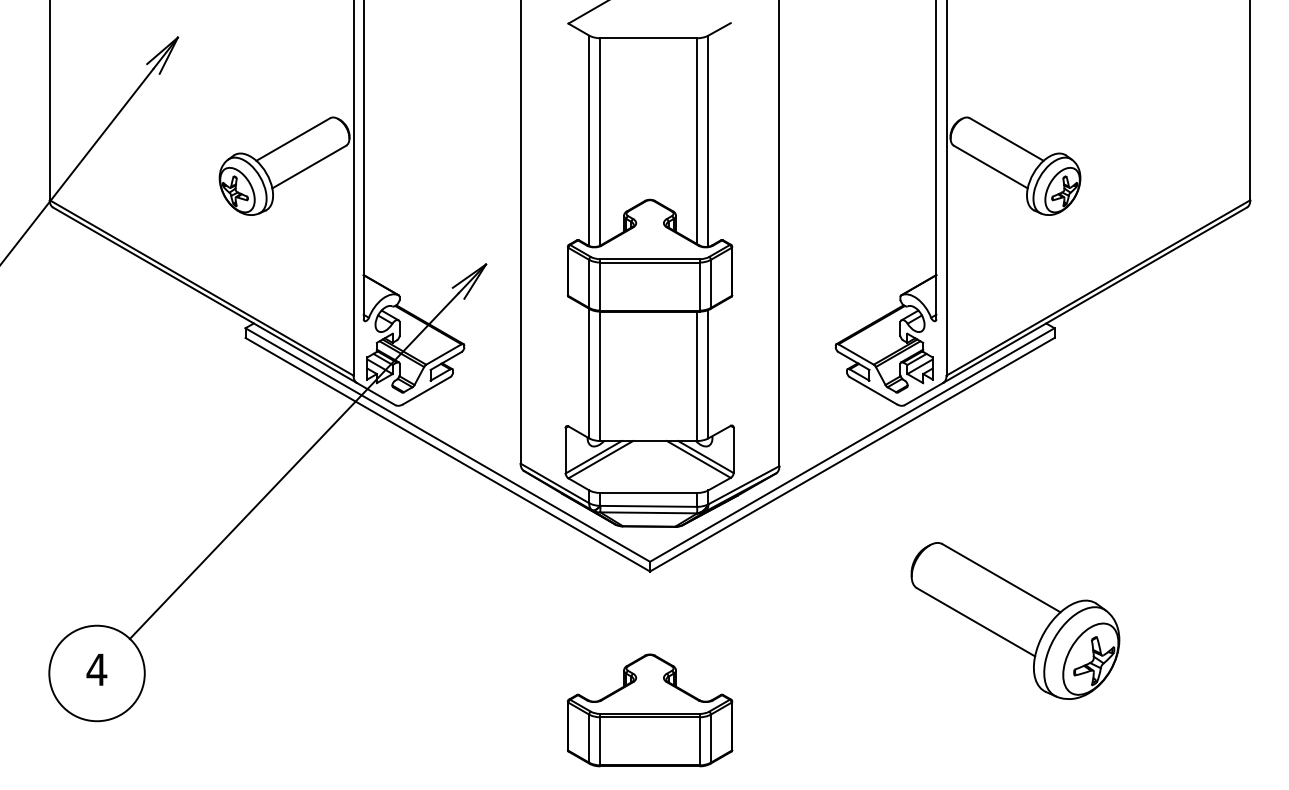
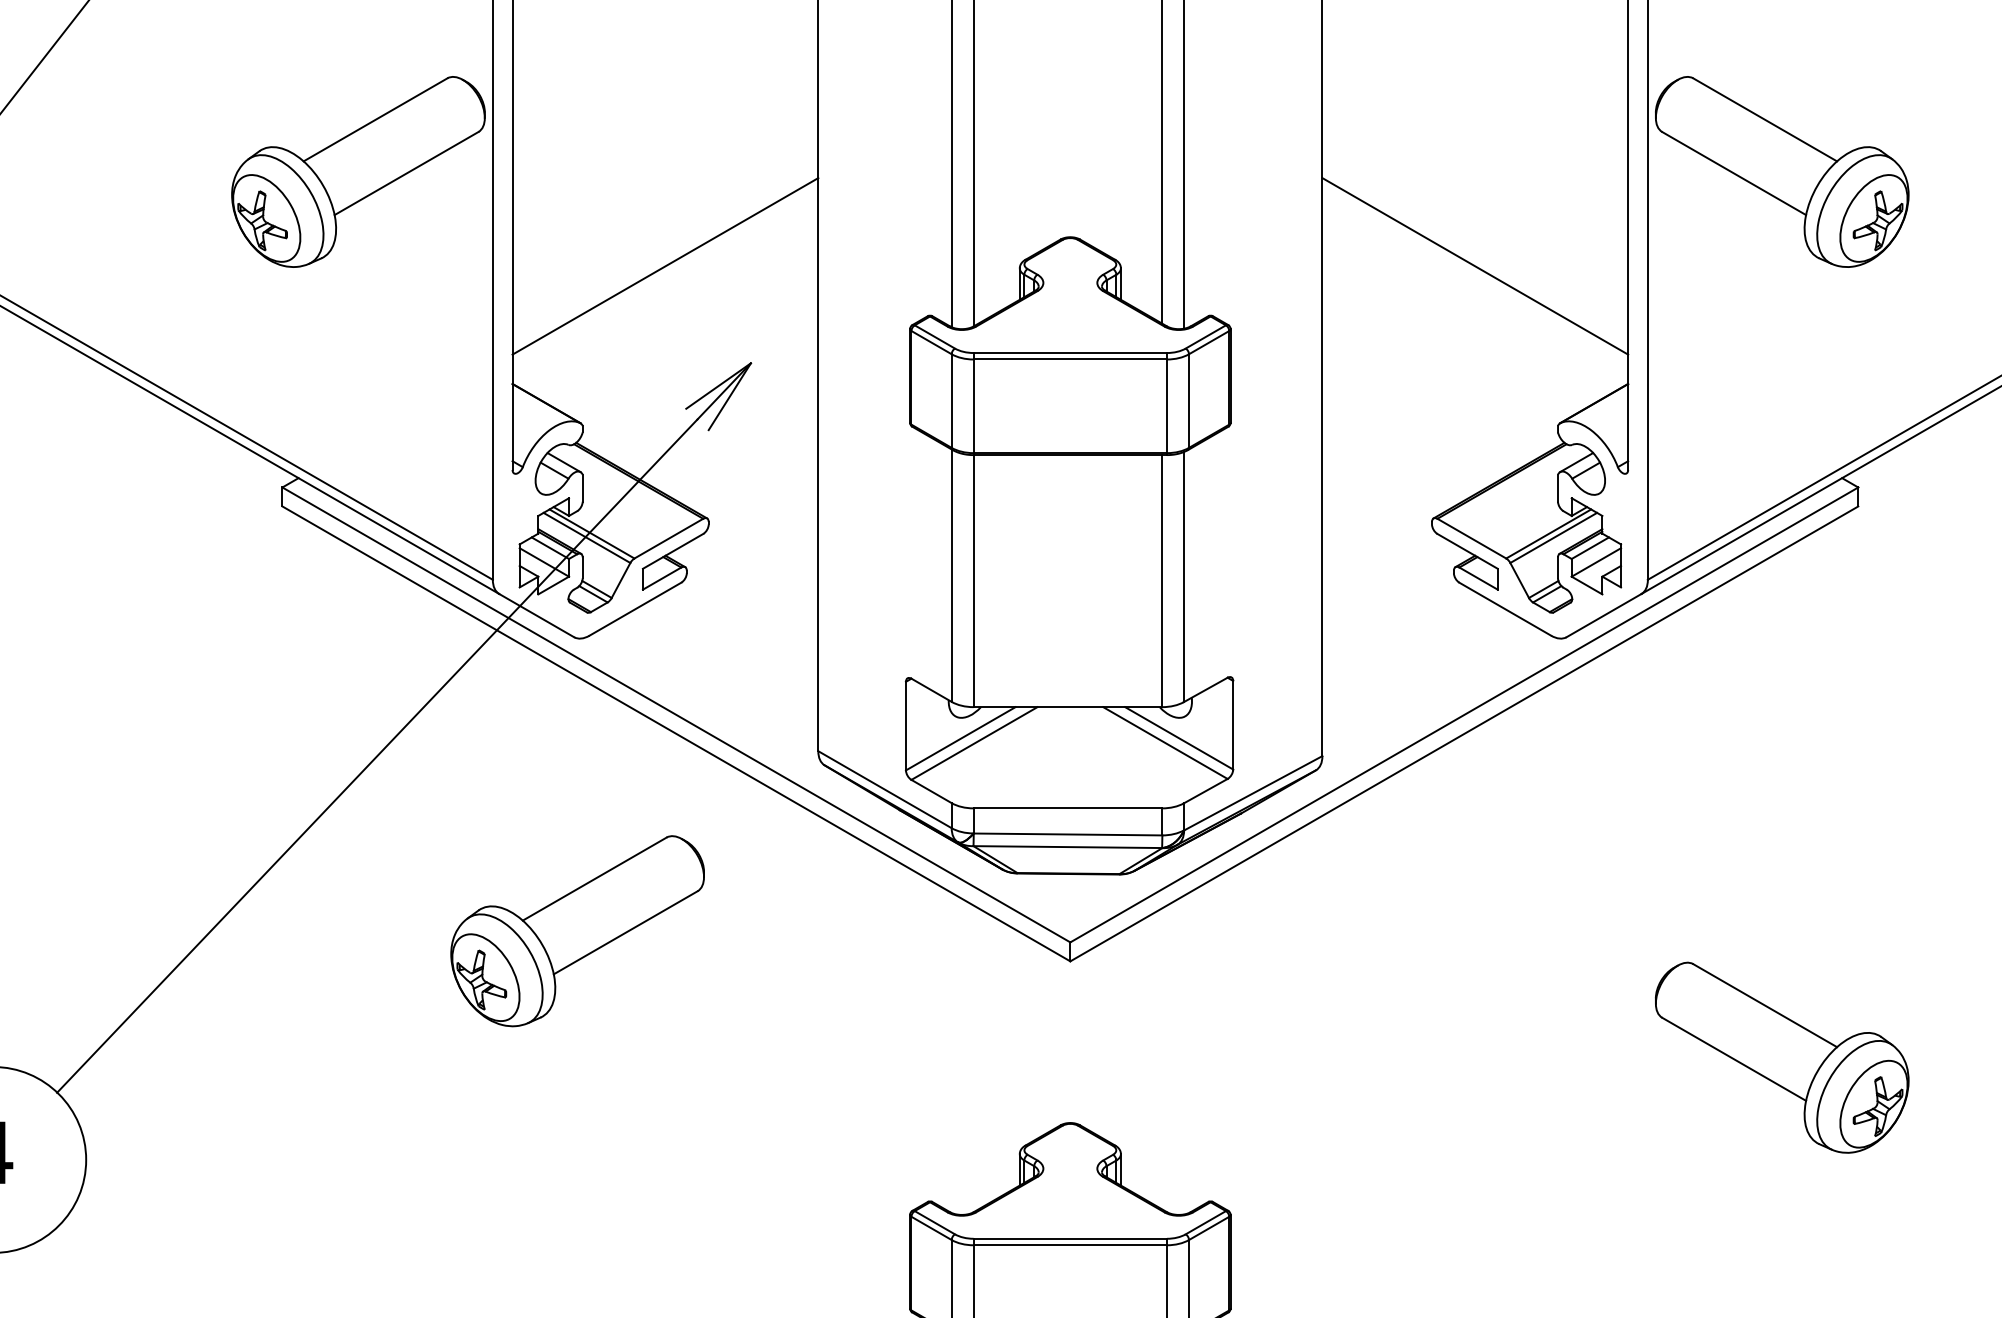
line: (441, 214) -> (664, 265), added
line: (857, 214) -> (1474, 265), added
part: (396, 555) -> (576, 930), added
part: (1015, 620) -> (1782, 1056), size x0.62

